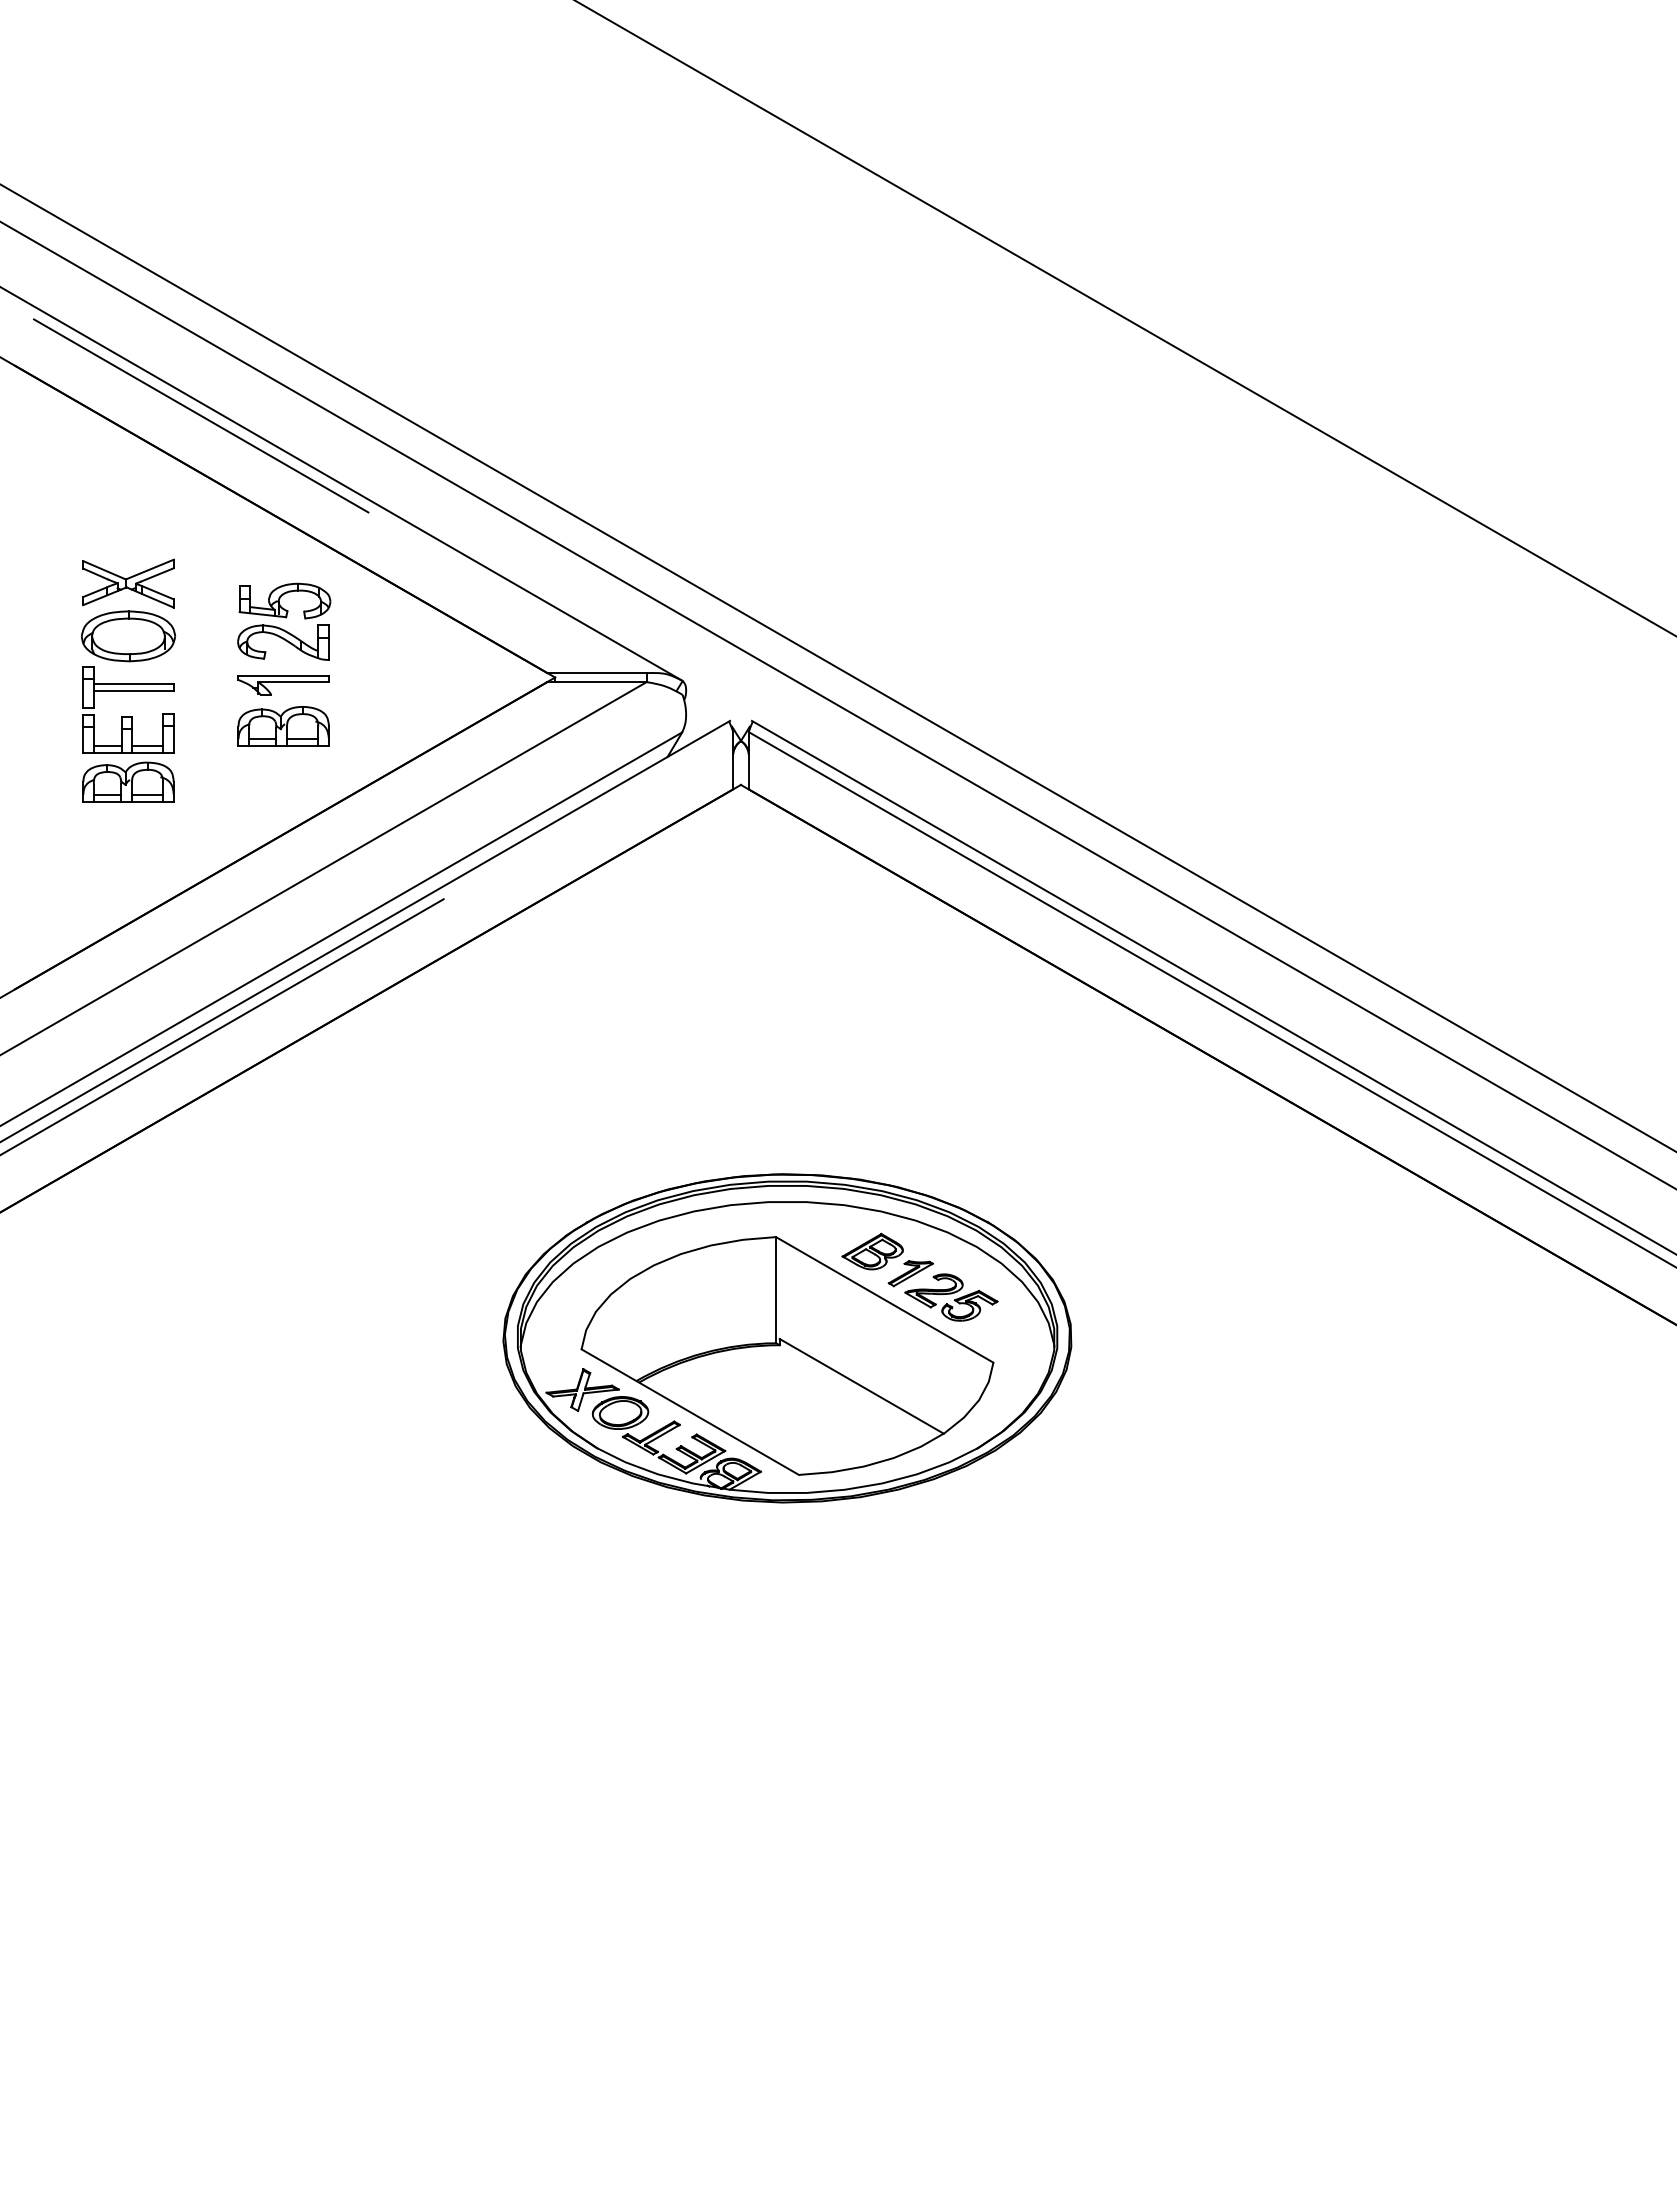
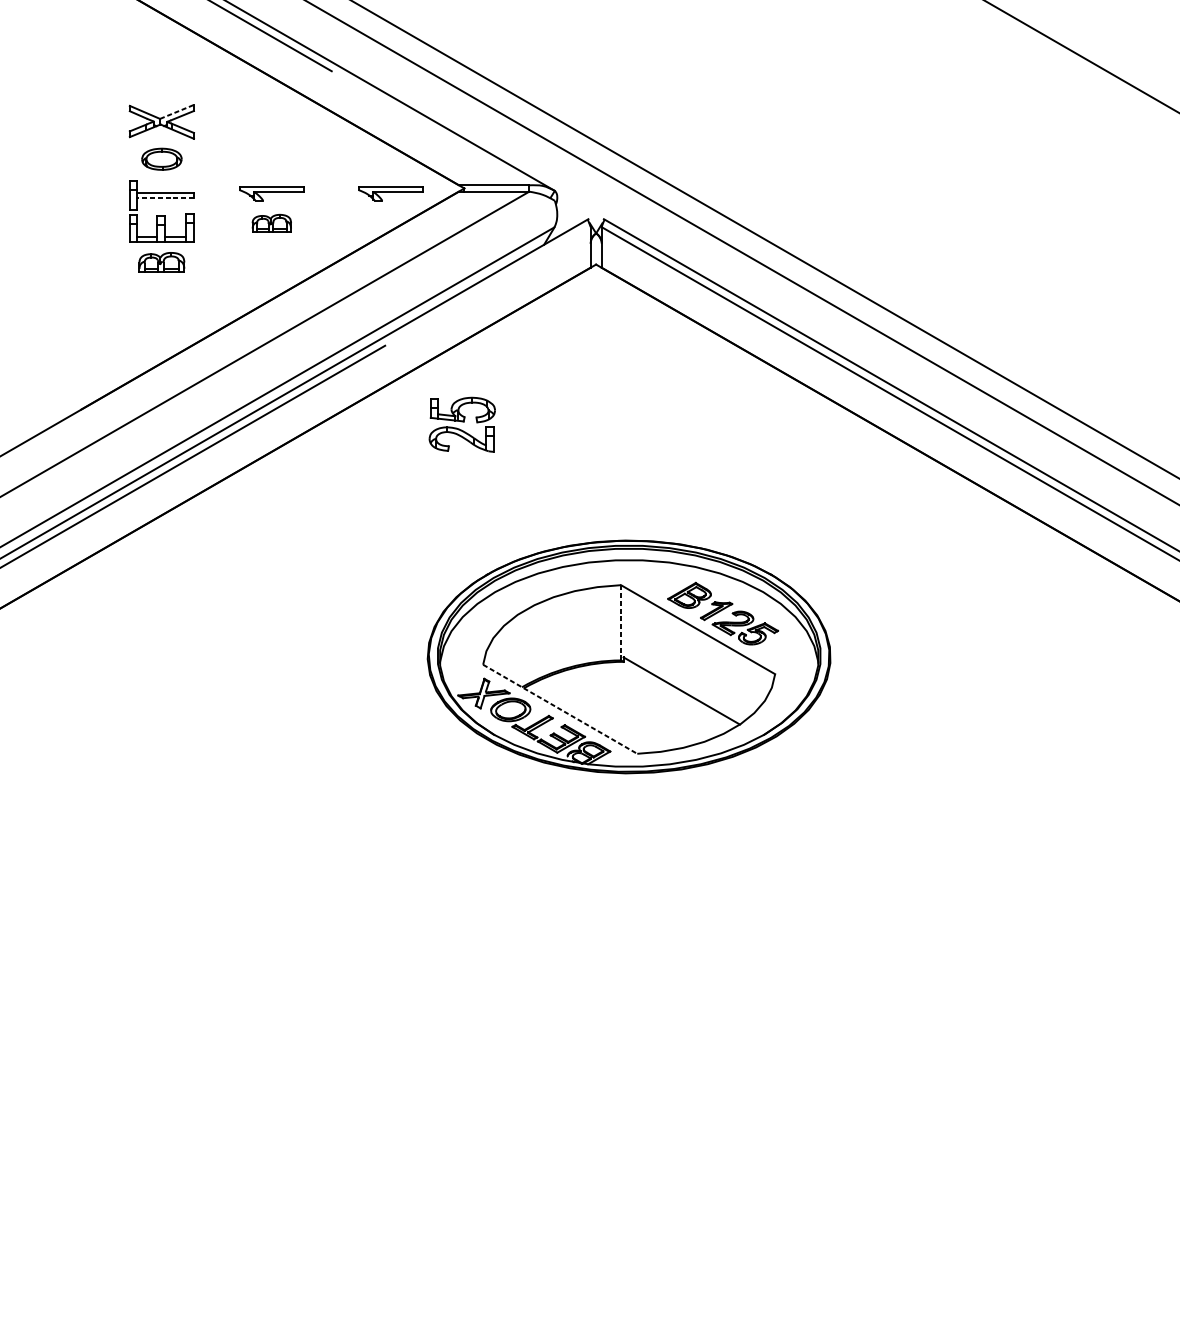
line: (149, 569) -> (176, 111), solid -> dashed
part: (284, 621) -> (462, 424), moved
part: (128, 636) -> (161, 159), size x0.6
part: (451, 685) -> (390, 194), added
line: (133, 690) -> (165, 197), solid -> dashed
part: (283, 726) -> (271, 223), size x0.6
part: (128, 781) -> (161, 262), size x0.7
line: (776, 1289) -> (621, 622), solid -> dashed
line: (690, 1412) -> (560, 709), solid -> dashed

